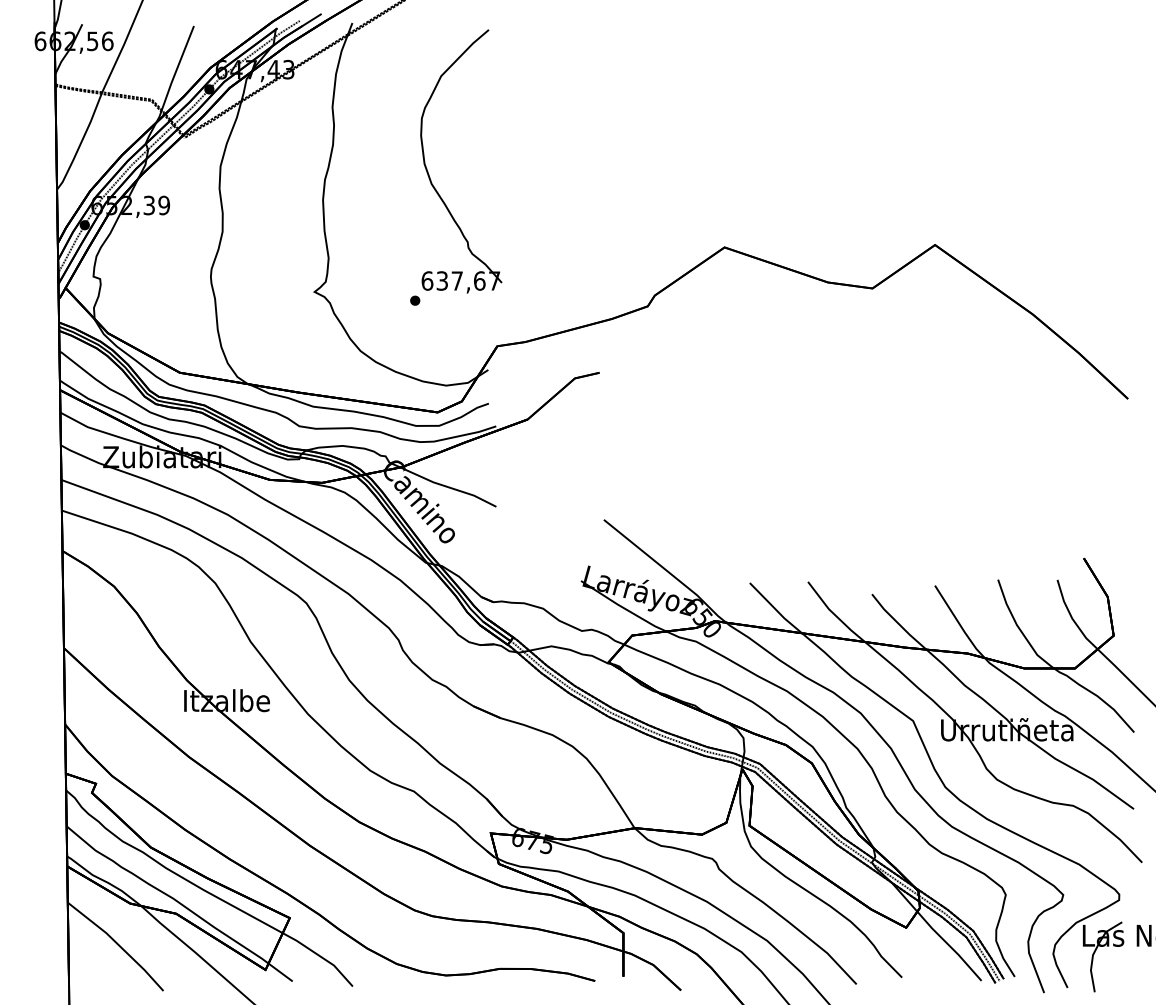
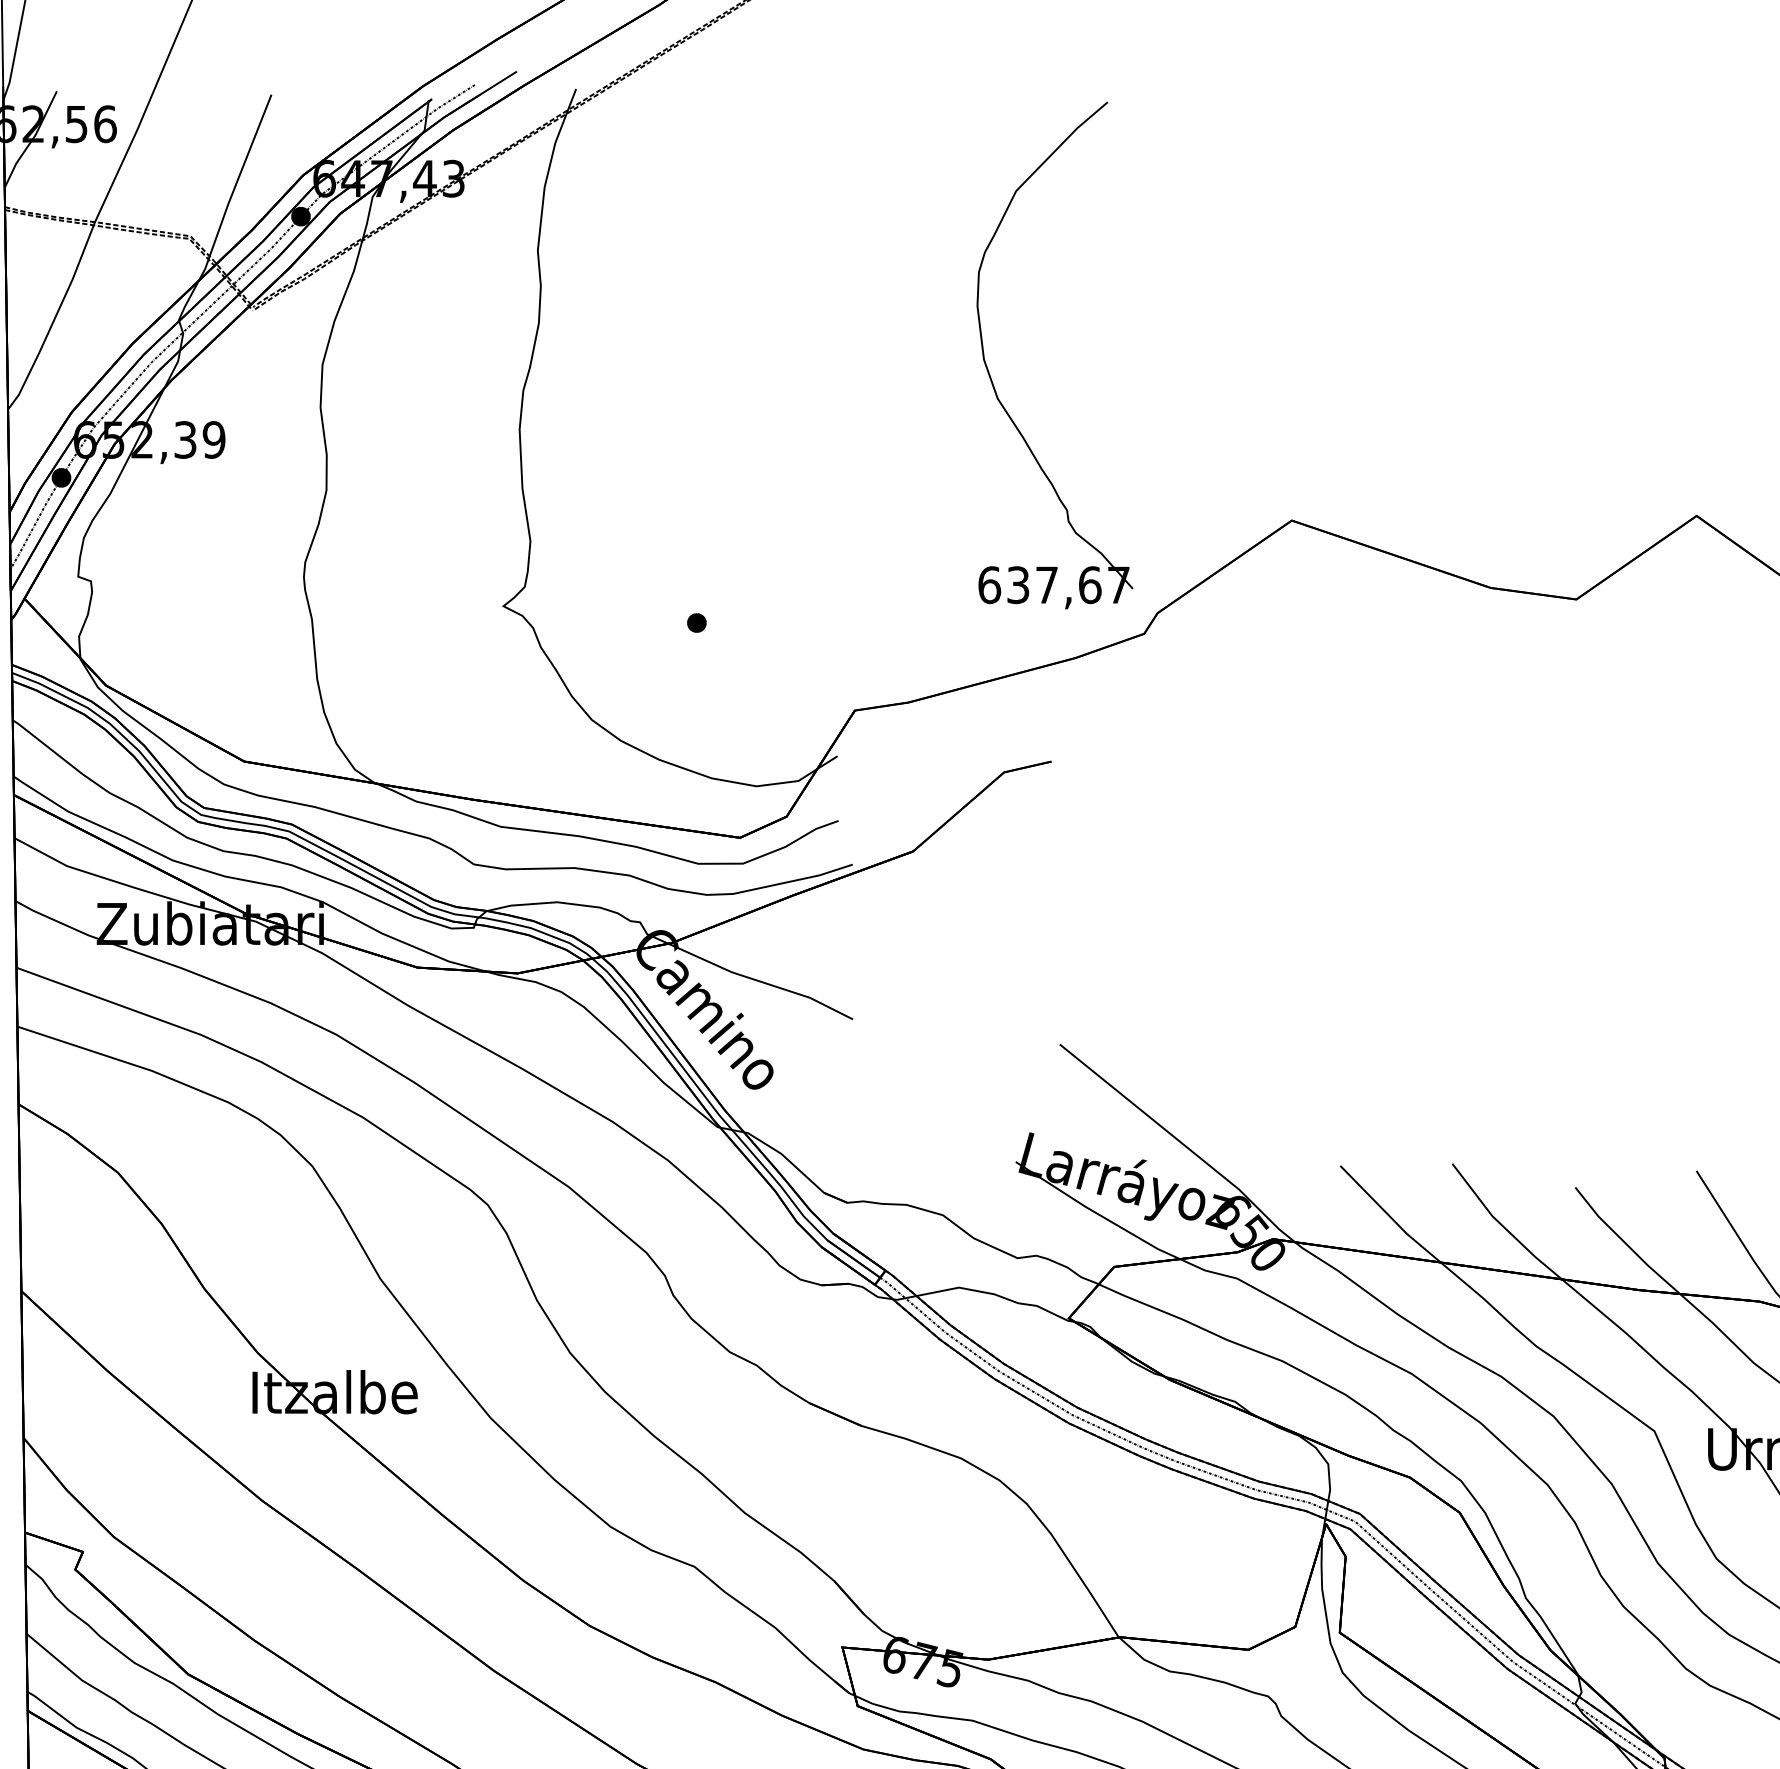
part: (428, 171) -> (991, 374), moved

